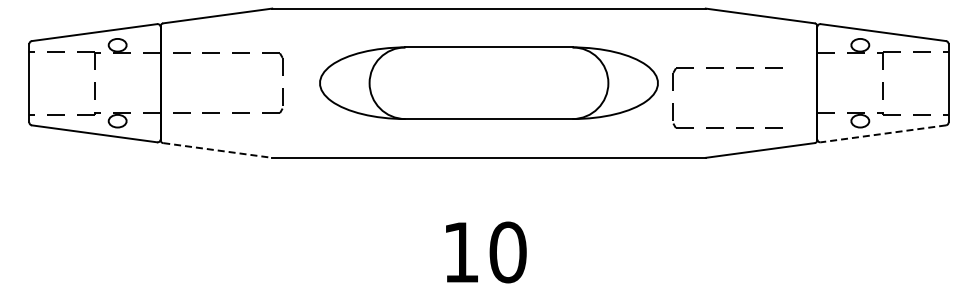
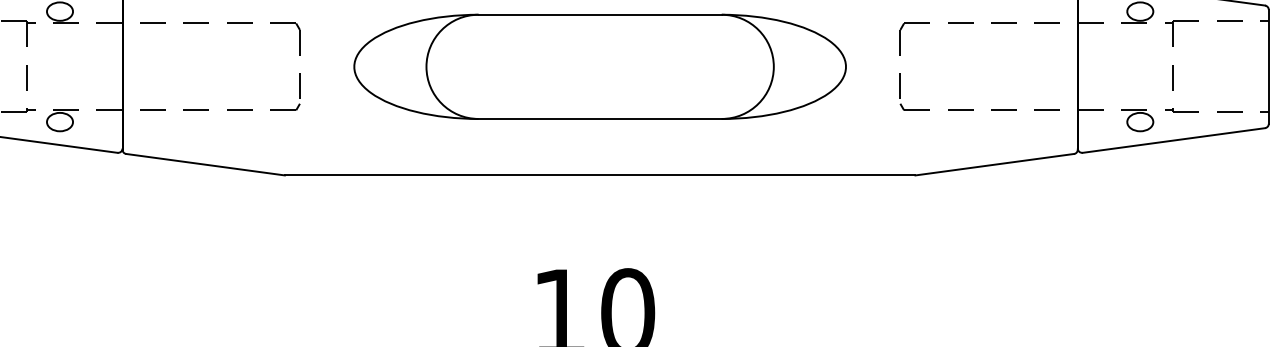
part: (723, 68) -> (973, 23), moved
line: (882, 133) -> (1172, 139), dashed -> solid
line: (217, 150) -> (205, 164), dashed -> solid

